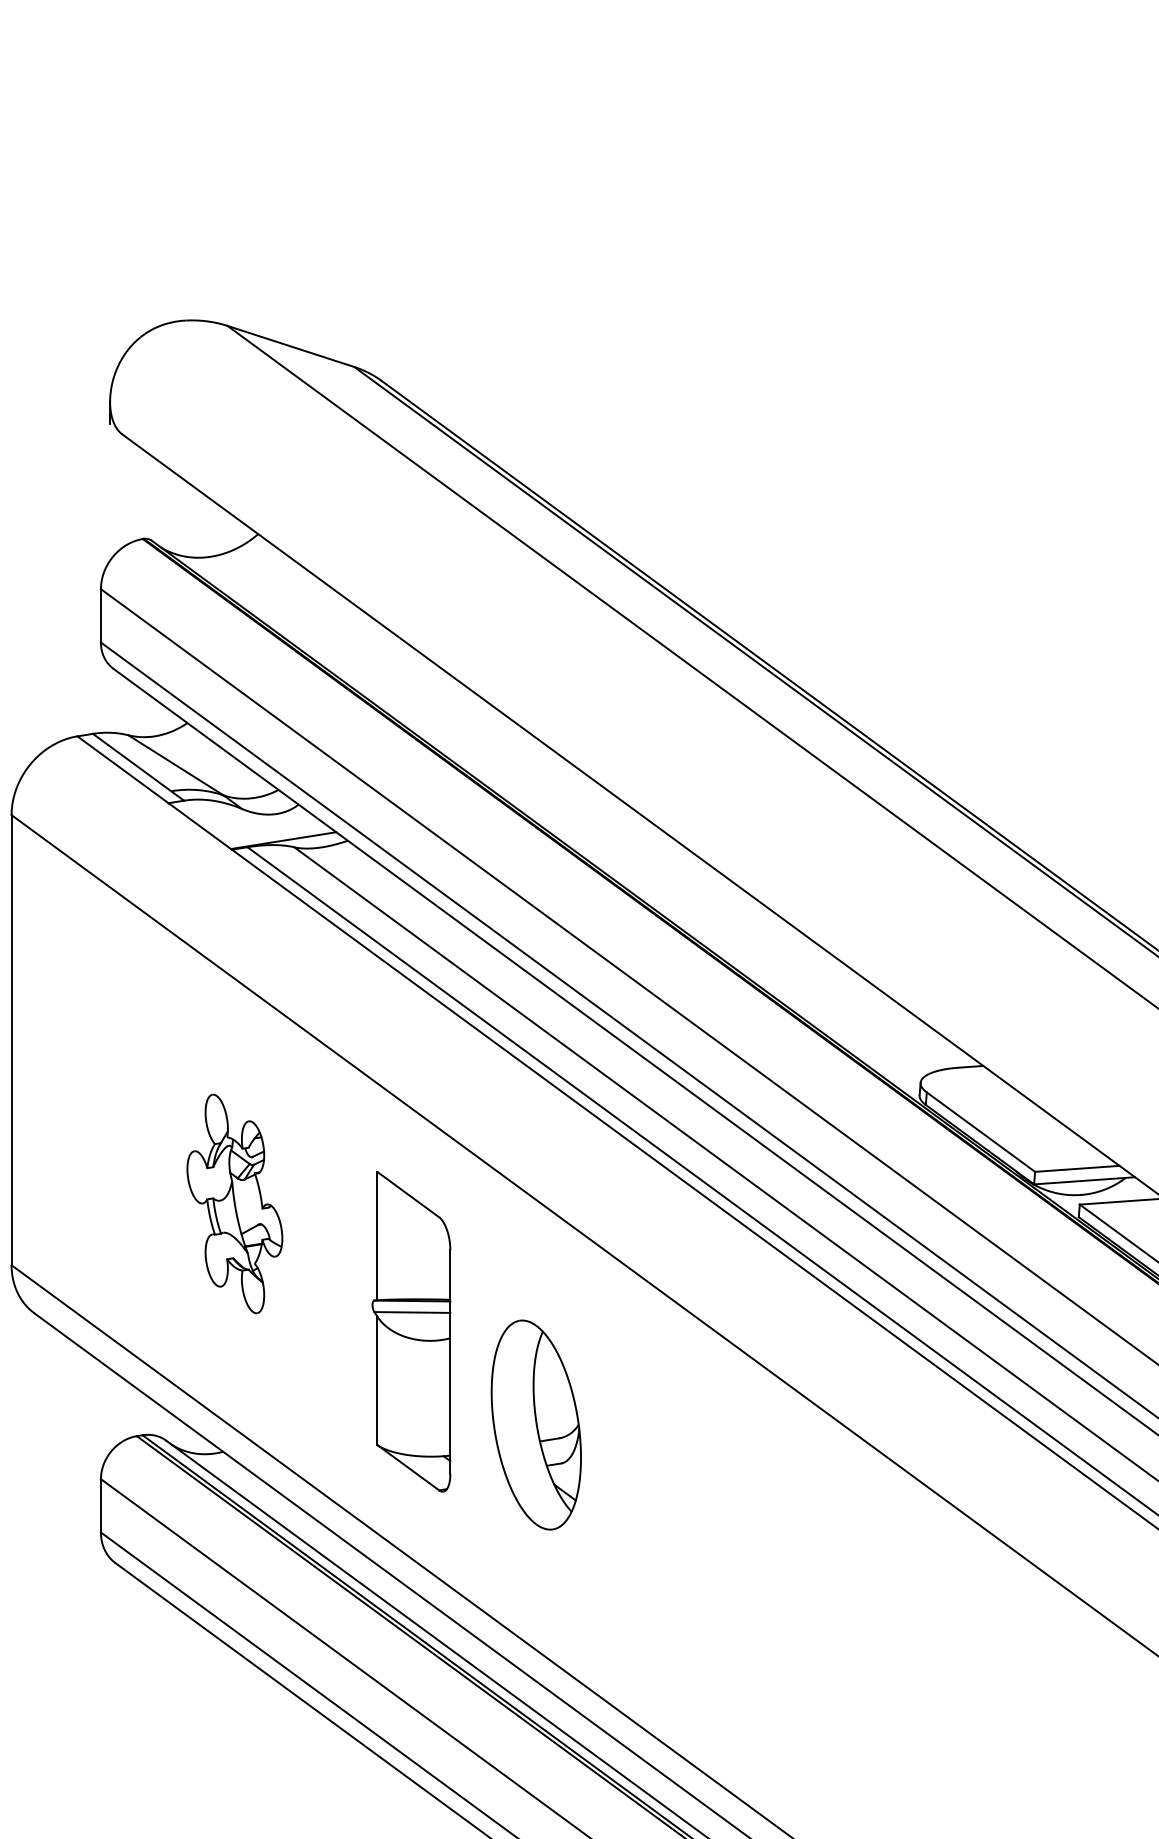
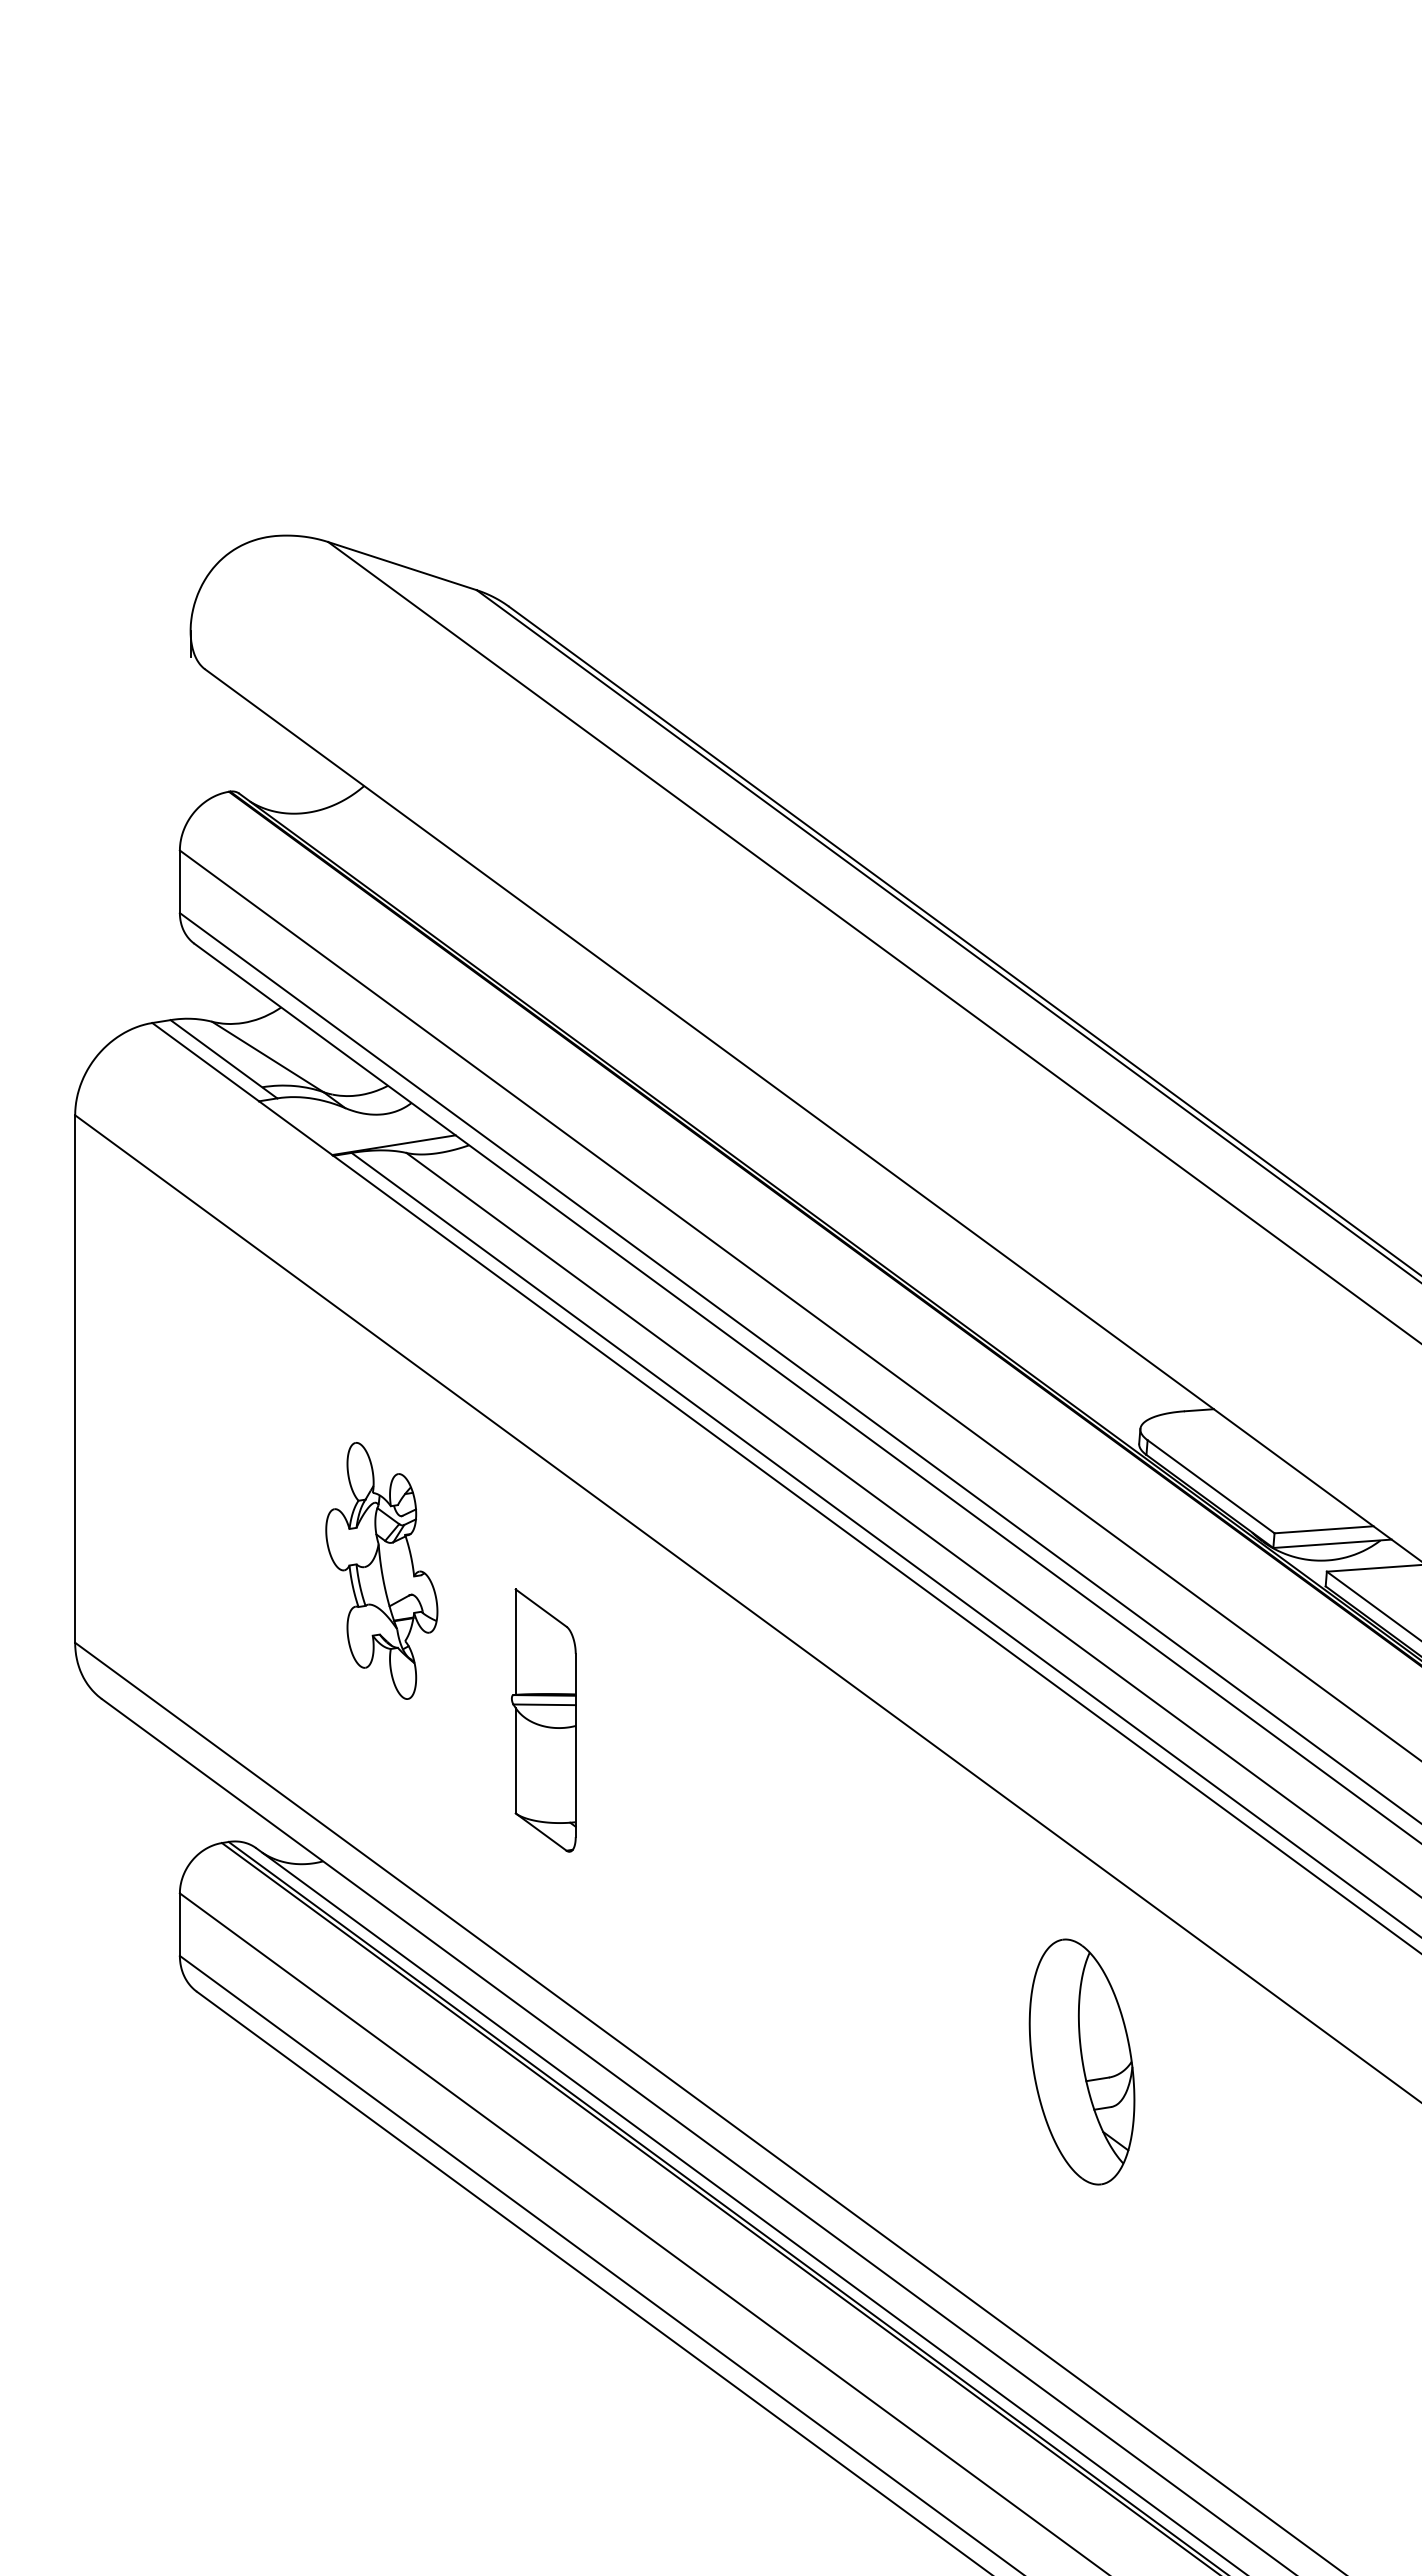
part: (234, 1203) -> (381, 1570), moved
part: (411, 1331) -> (543, 1720), size x0.7
part: (535, 1424) -> (1081, 2061), moved

